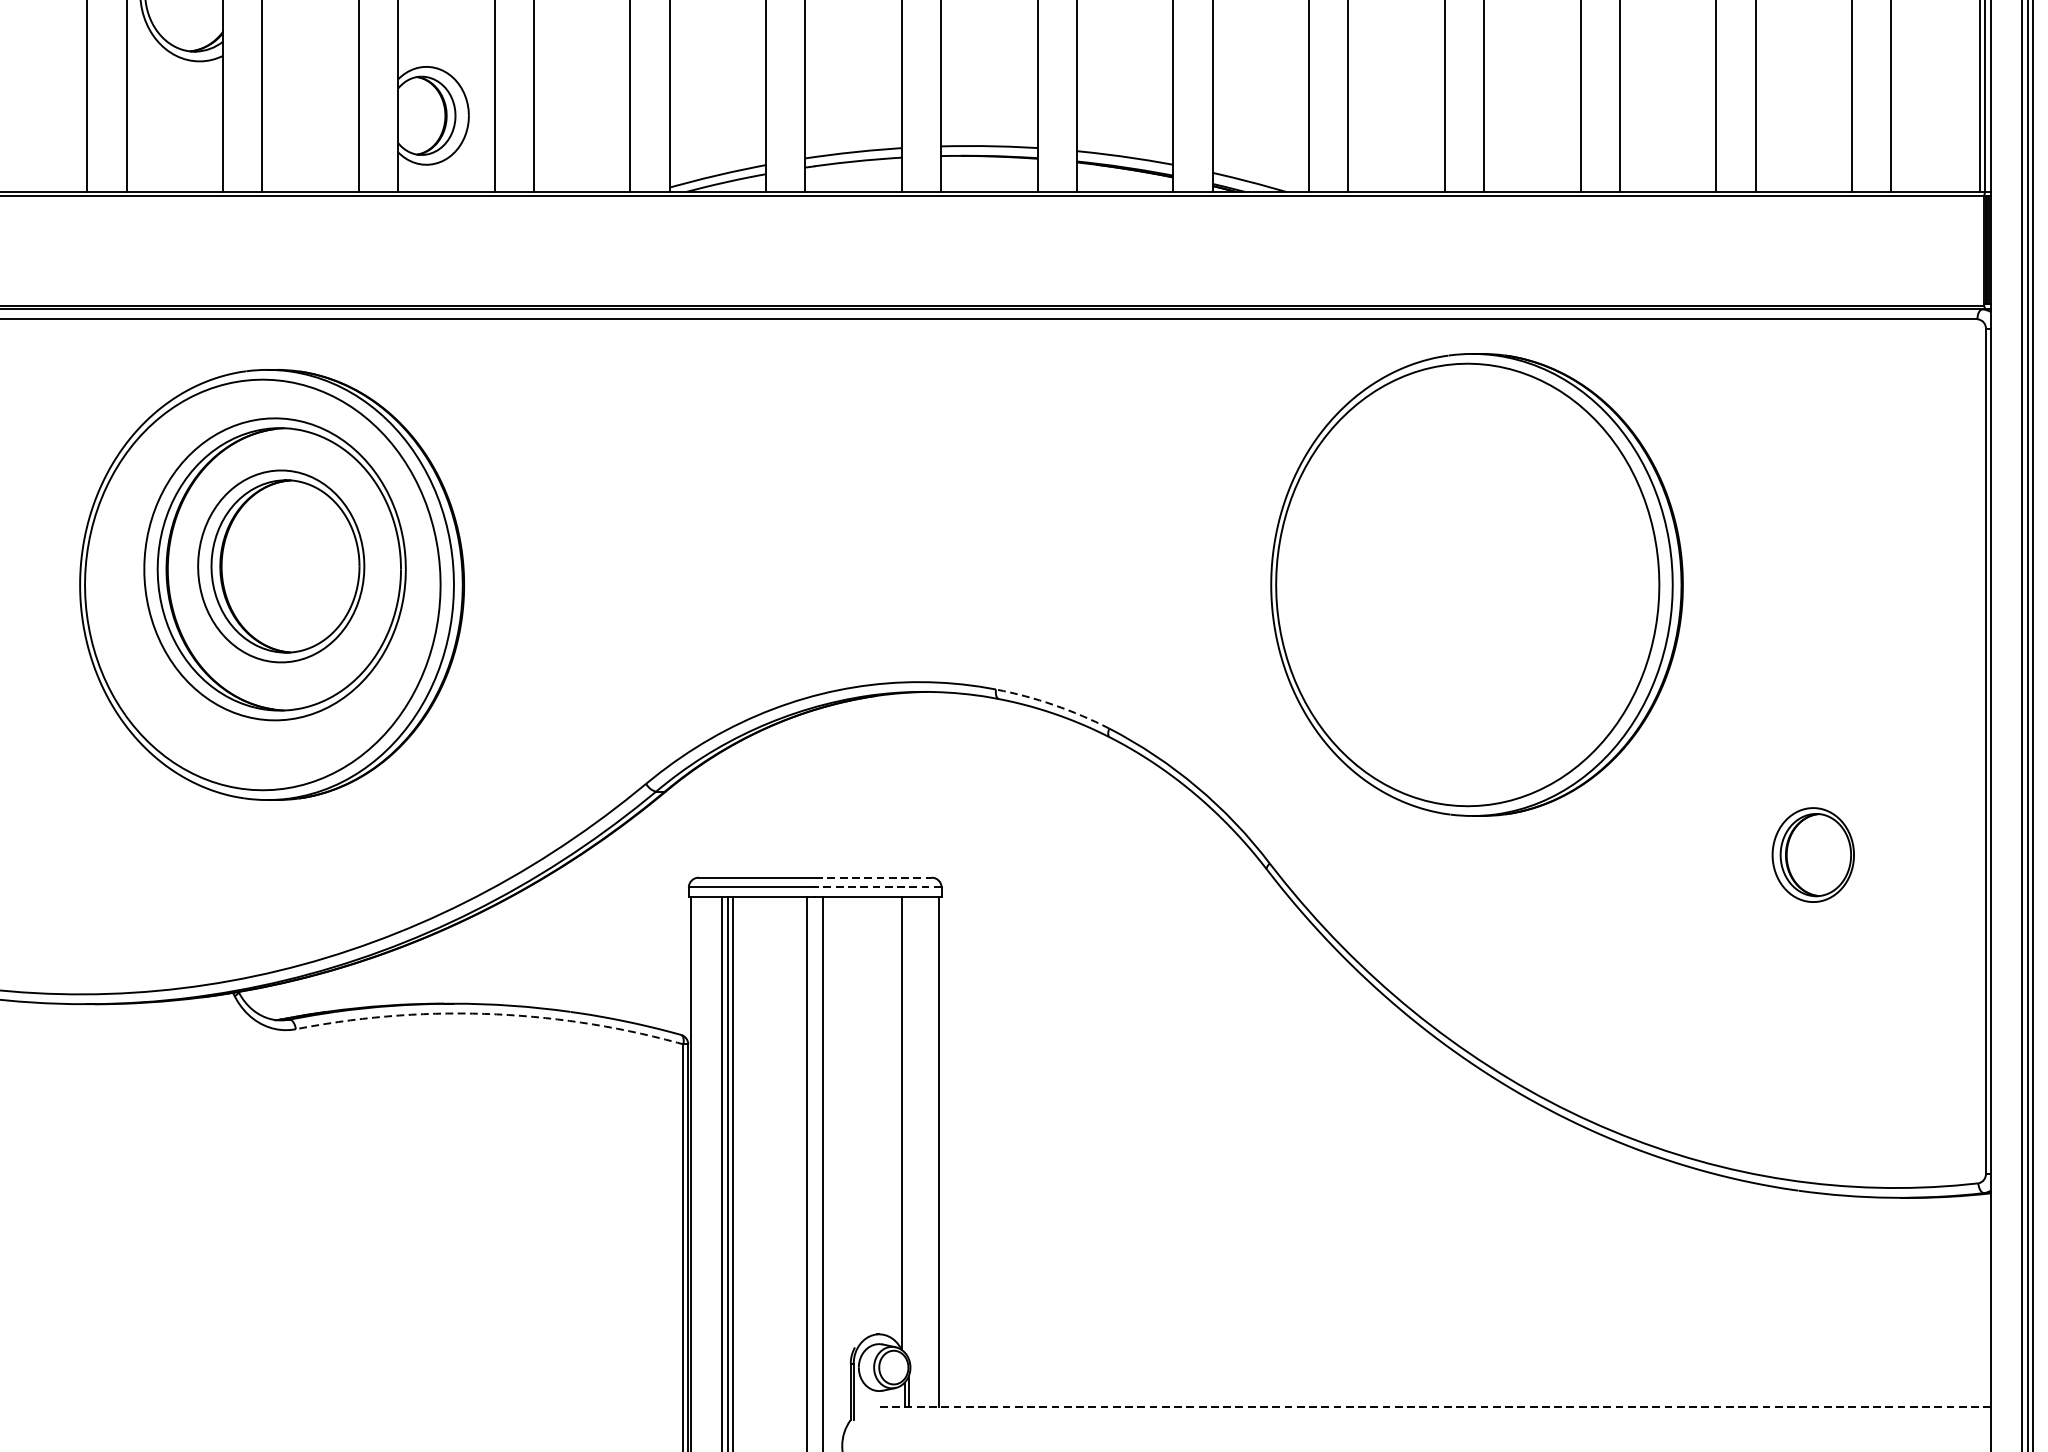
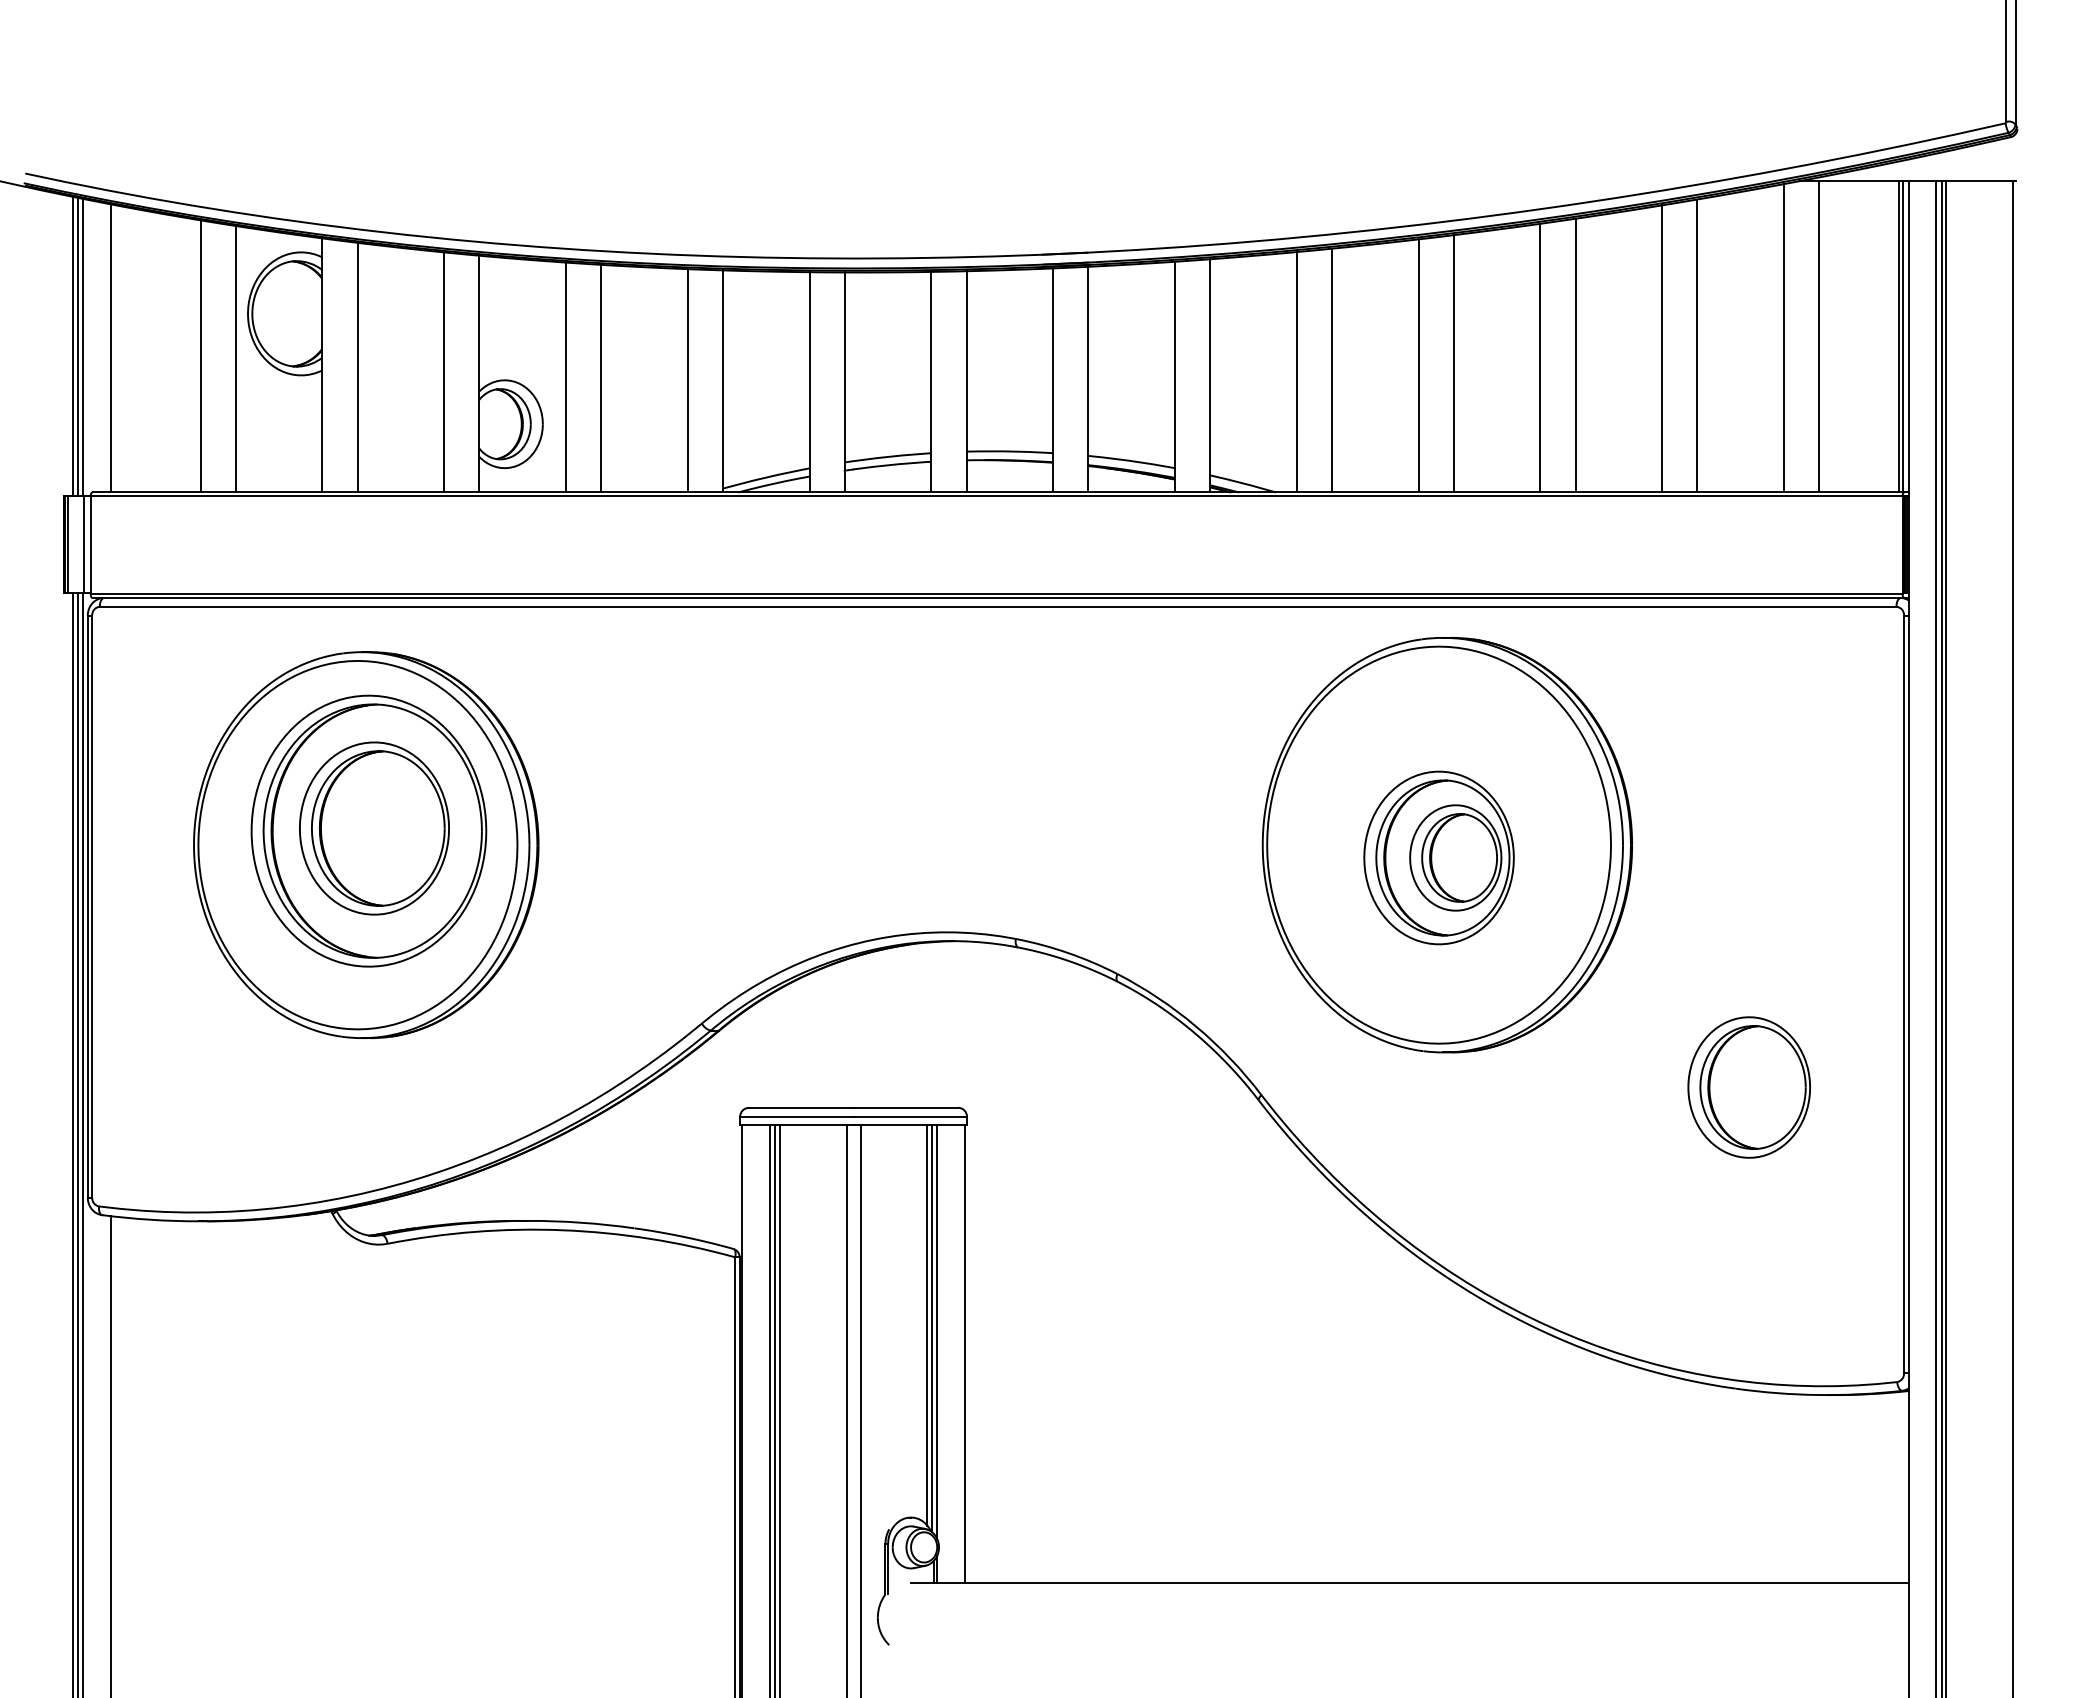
part: (1467, 598) -> (1438, 857), added
arc: (1053, 704) -> (1067, 952), dashed -> solid
part: (1812, 855) -> (1748, 1087), size x1.67
line: (874, 877) -> (906, 1107), dashed -> solid
line: (878, 887) -> (910, 1116), dashed -> solid
arc: (490, 1014) -> (562, 1230), dashed -> solid
line: (897, 1120) -> (927, 1325), added
line: (908, 1128) -> (937, 1332), added
line: (1434, 1406) -> (1409, 1582), dashed -> solid

